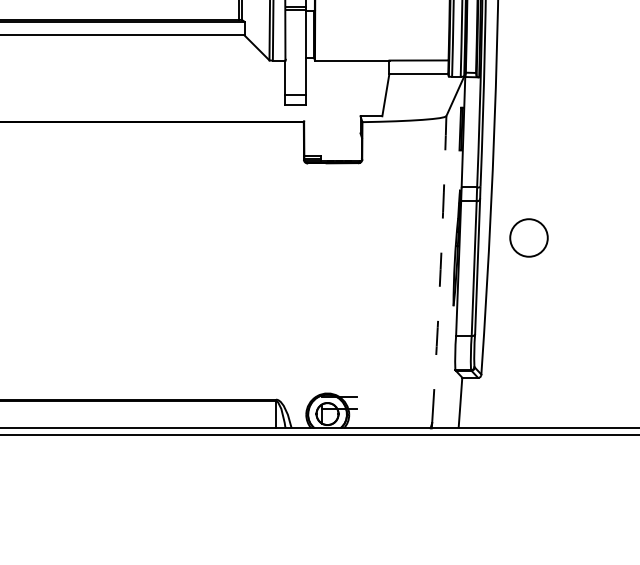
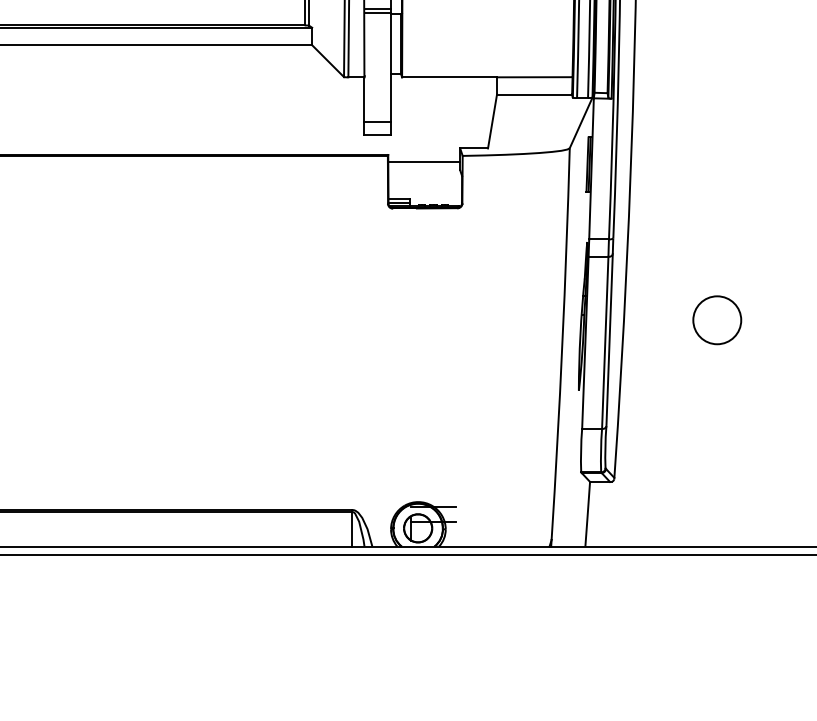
line: (332, 127) -> (424, 162), added
circle: (528, 237) -> (716, 319), moved
arc: (440, 269) -> (562, 343), dashed -> solid

